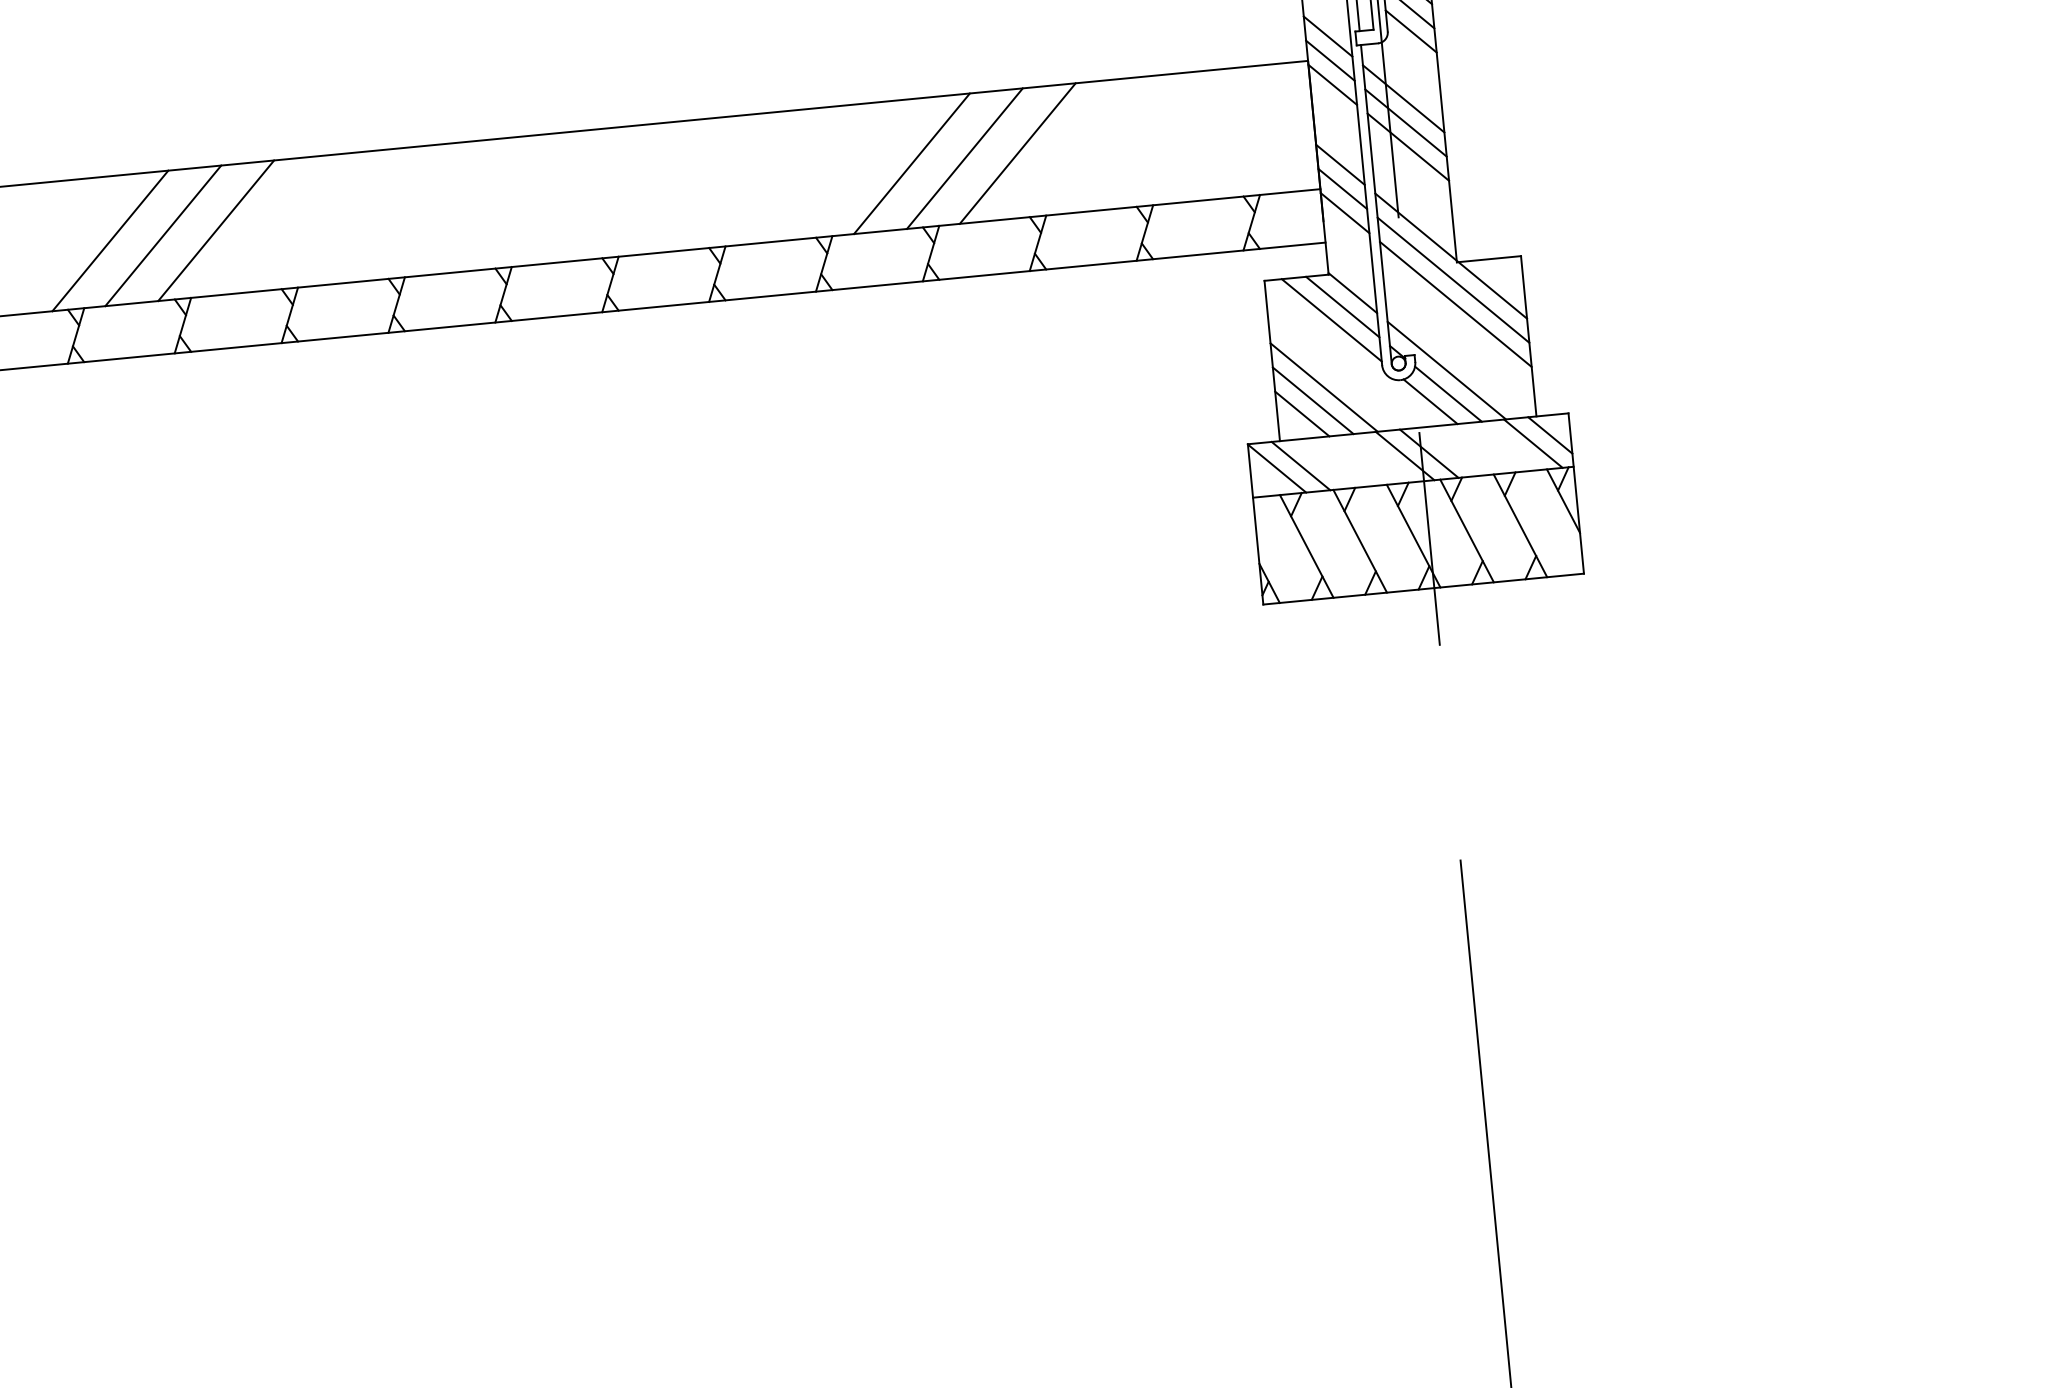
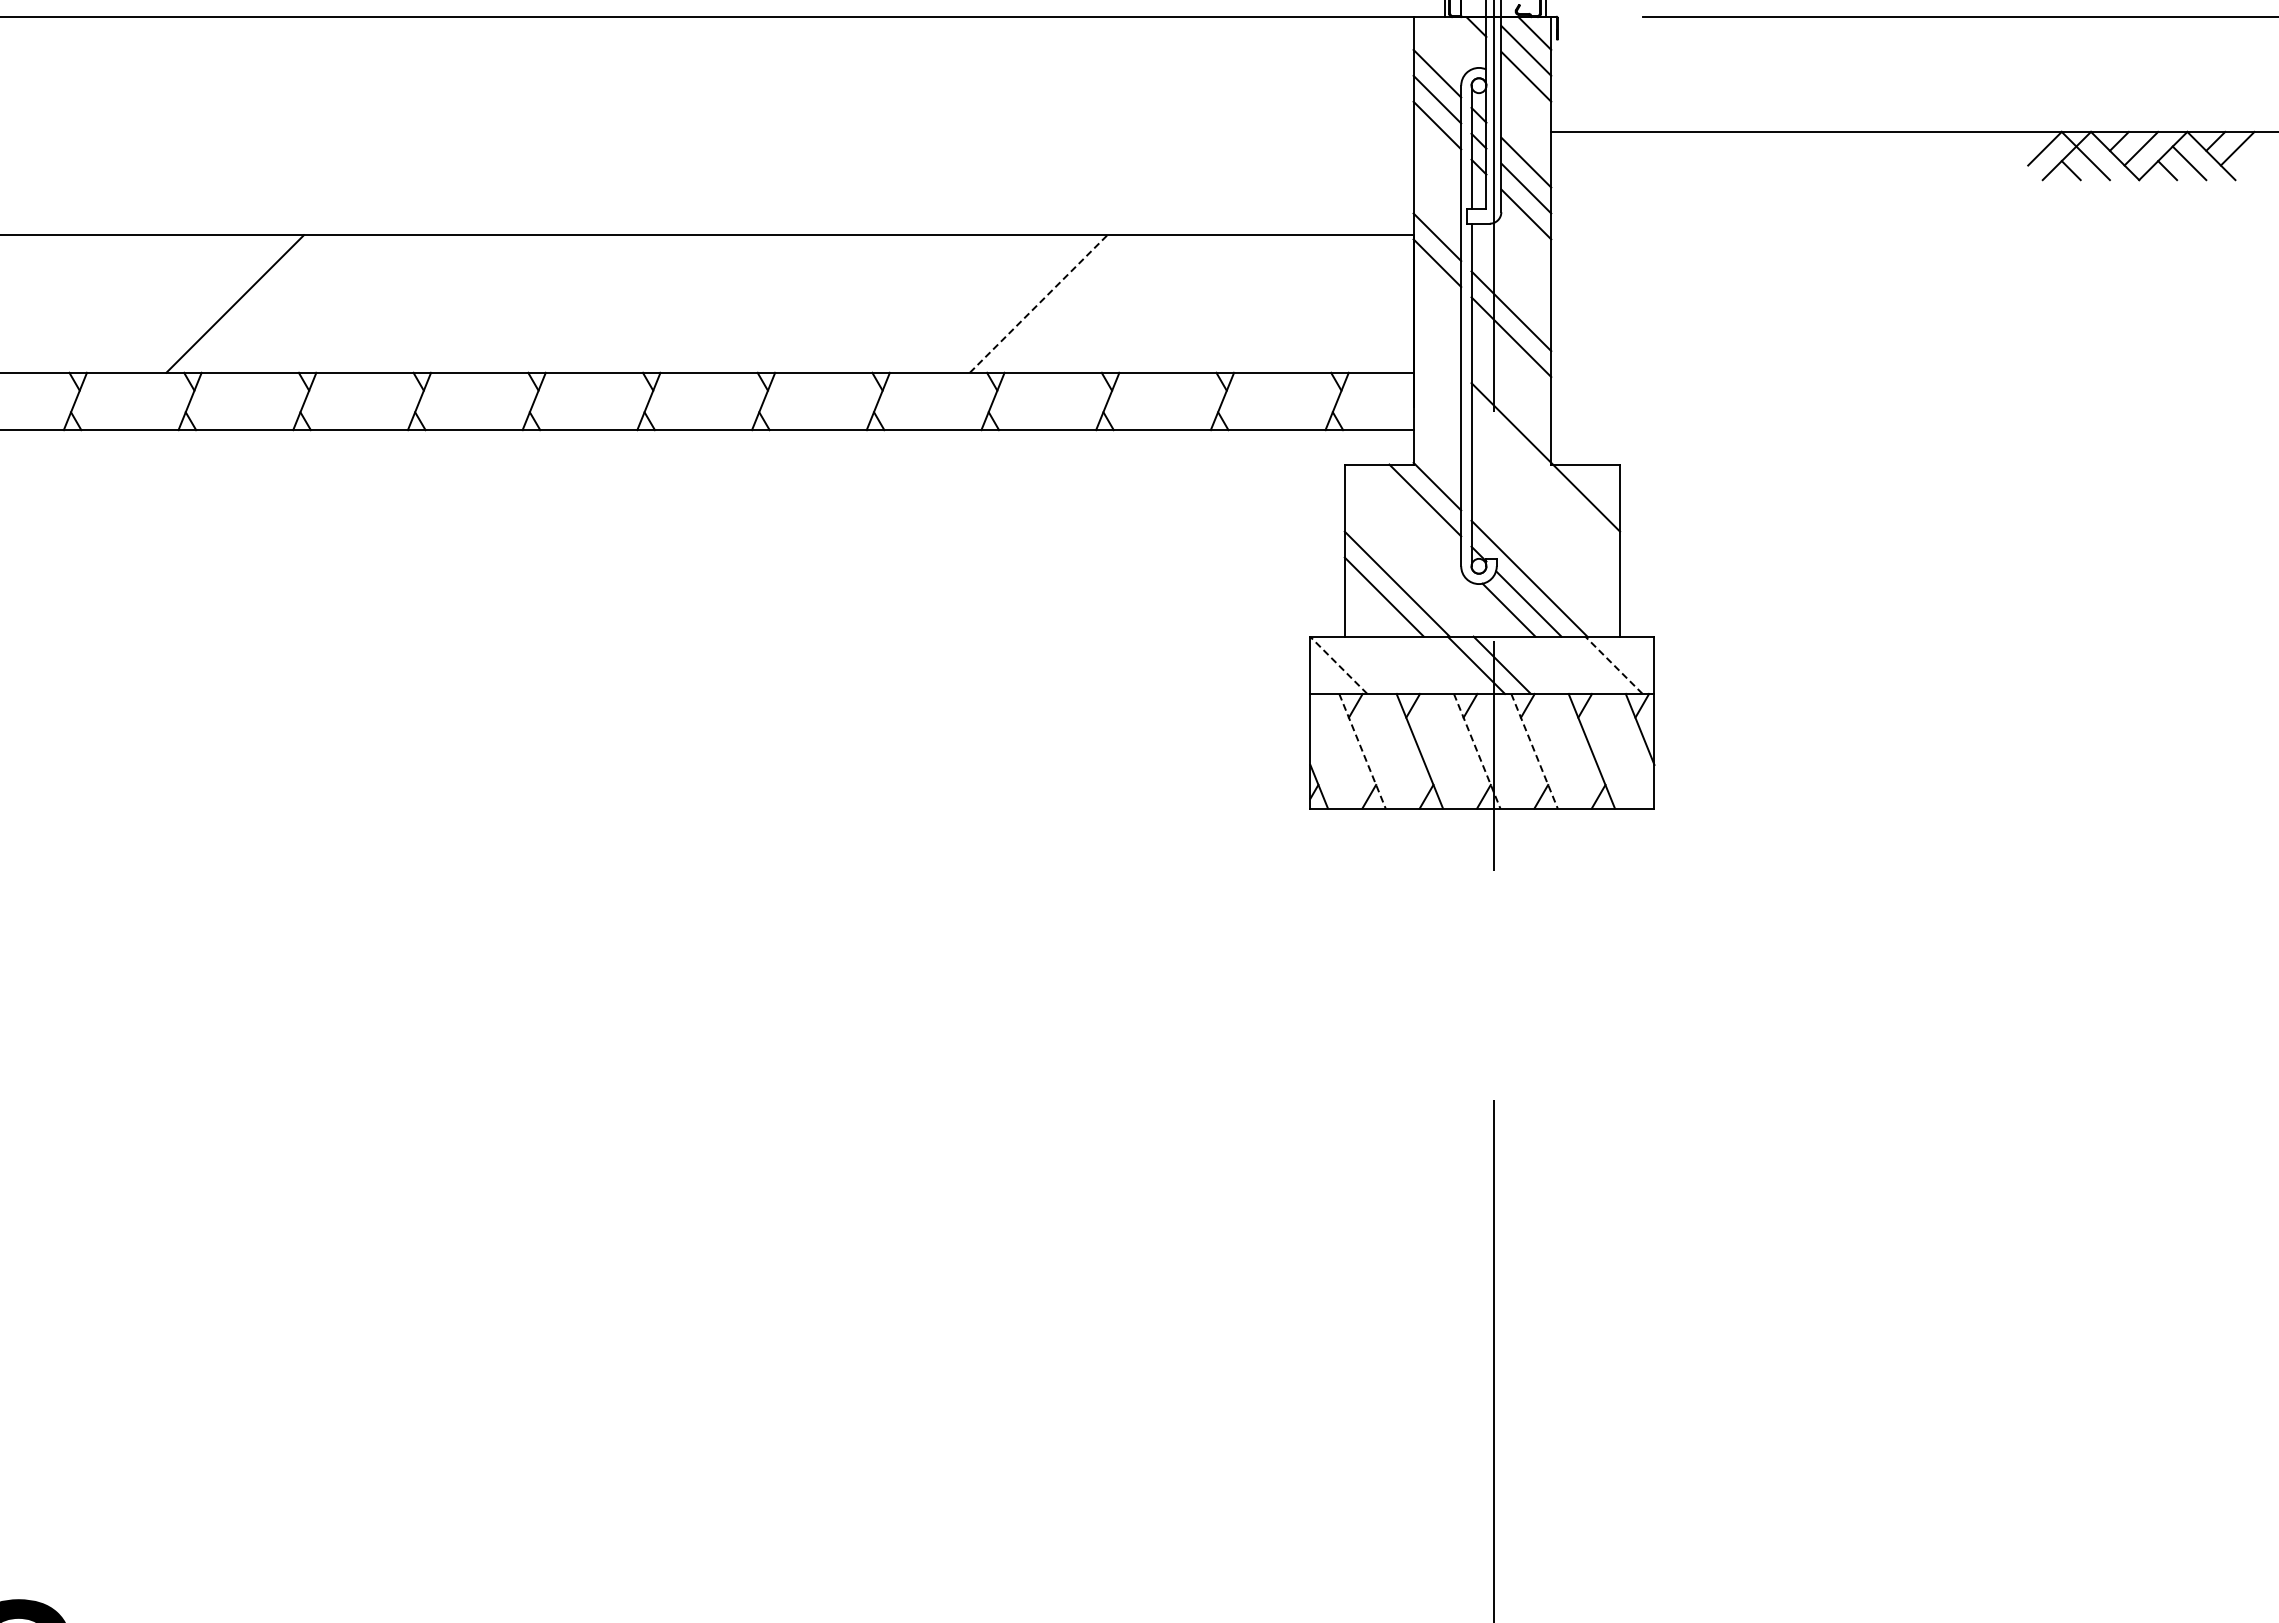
line: (1328, 36) -> (1437, 211), removed
line: (1403, 99) -> (1511, 285), removed
line: (1017, 153) -> (1095, 303), removed
line: (965, 158) -> (1039, 303), solid -> dashed
line: (911, 163) -> (981, 303), removed
line: (1340, 164) -> (1437, 348), removed
line: (1342, 188) -> (1437, 374), removed
line: (1345, 212) -> (1437, 400), removed
line: (163, 235) -> (178, 303), removed
line: (110, 240) -> (121, 303), removed
line: (1453, 280) -> (1545, 483), removed
line: (1455, 303) -> (1545, 508), removed
line: (1331, 320) -> (1412, 513), removed
line: (1301, 413) -> (1370, 609), removed
line: (1549, 434) -> (1632, 657), removed
line: (1533, 443) -> (1614, 665), solid -> dashed
line: (1300, 465) -> (1364, 664), removed
line: (1276, 468) -> (1338, 665), solid -> dashed
line: (1467, 531) -> (1534, 751), solid -> dashed
line: (1413, 536) -> (1477, 751), solid -> dashed
line: (1306, 546) -> (1362, 751), solid -> dashed

